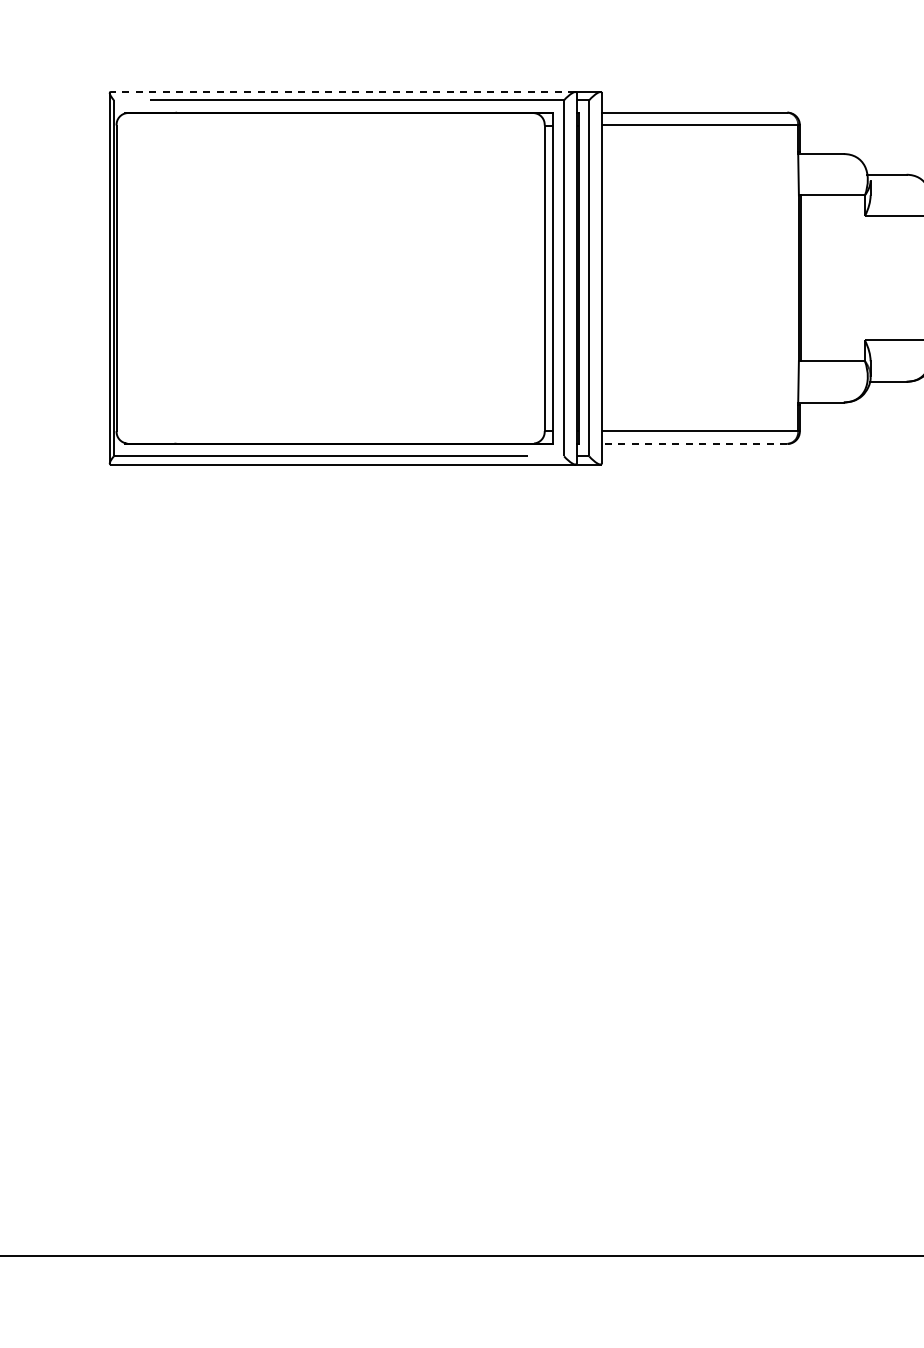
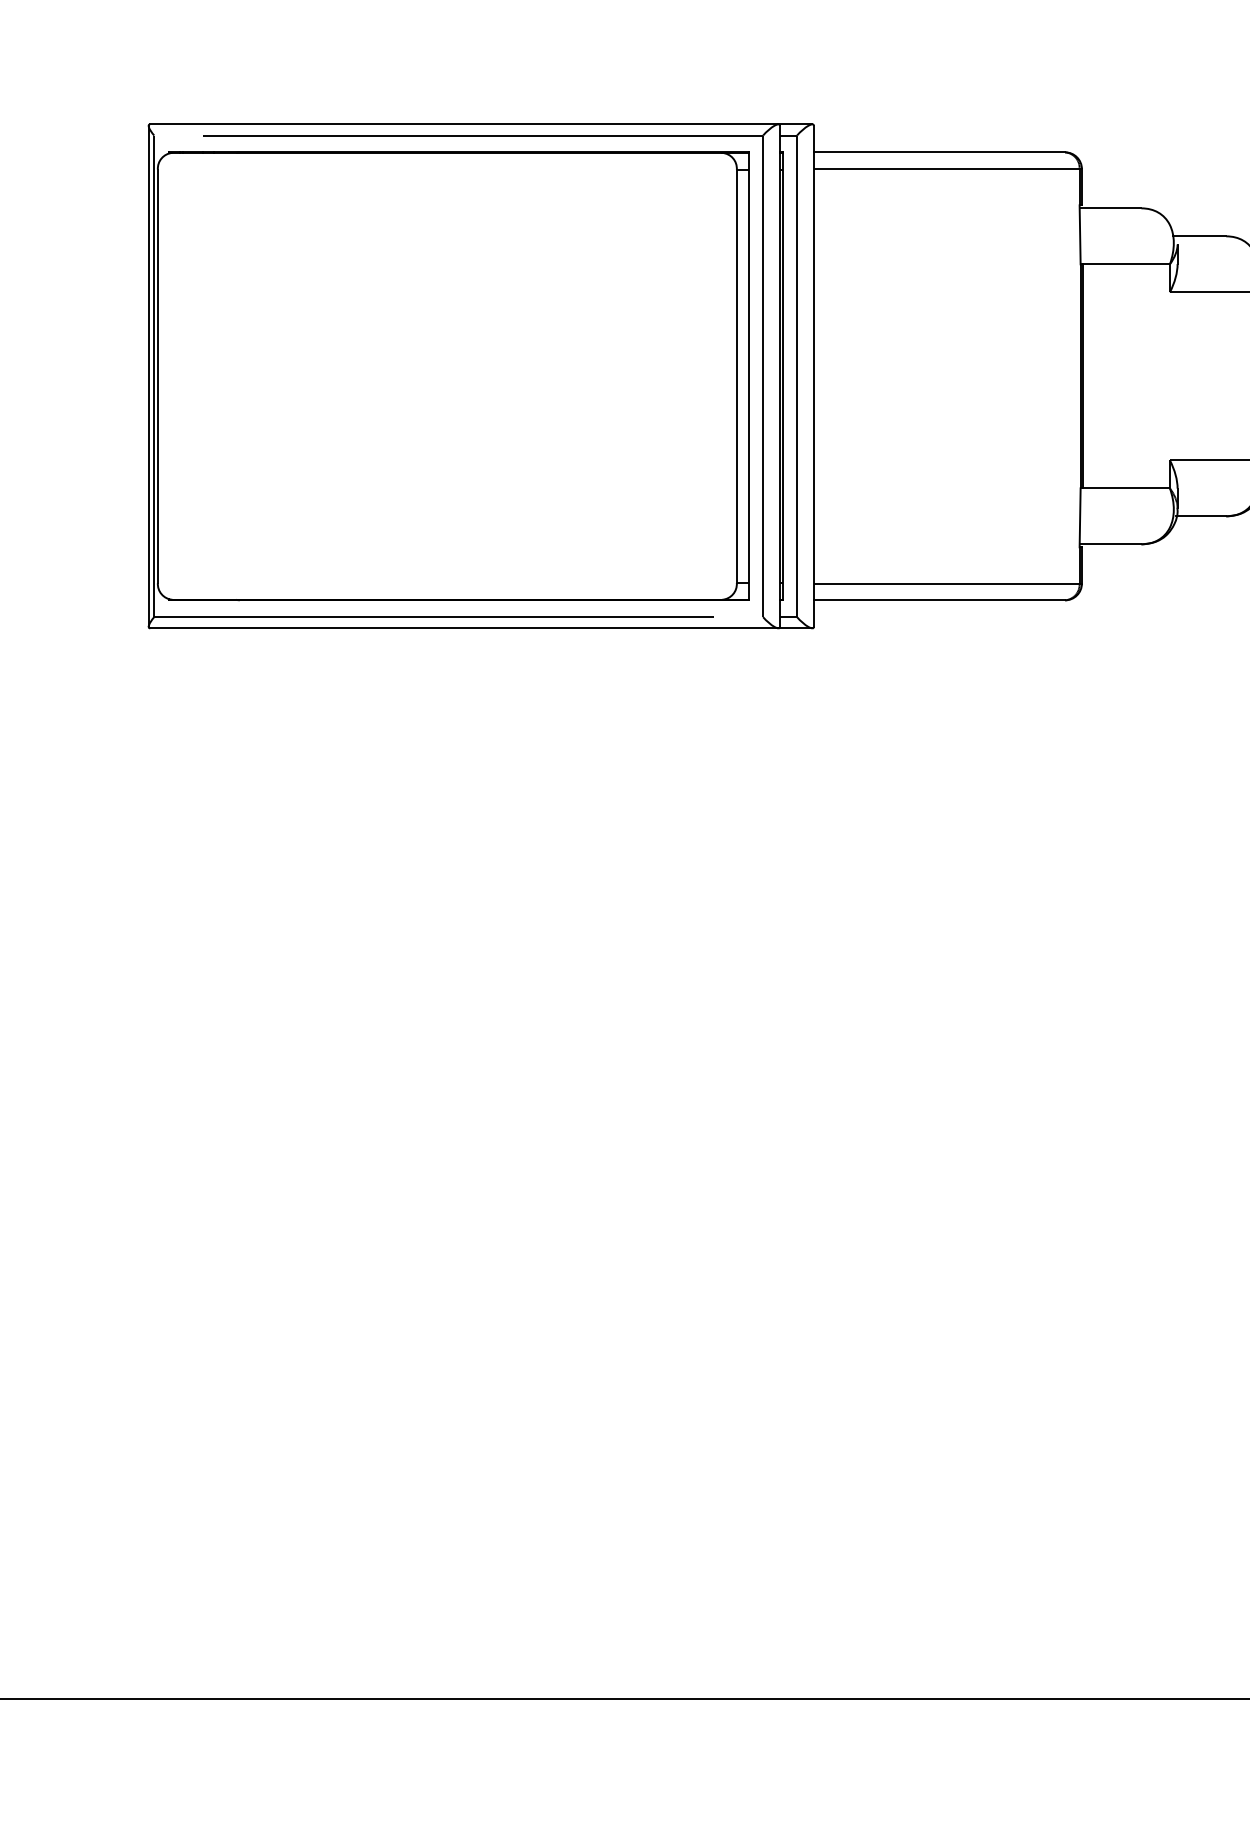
line: (342, 91) -> (463, 123), dashed -> solid
line: (694, 443) -> (939, 599), dashed -> solid

